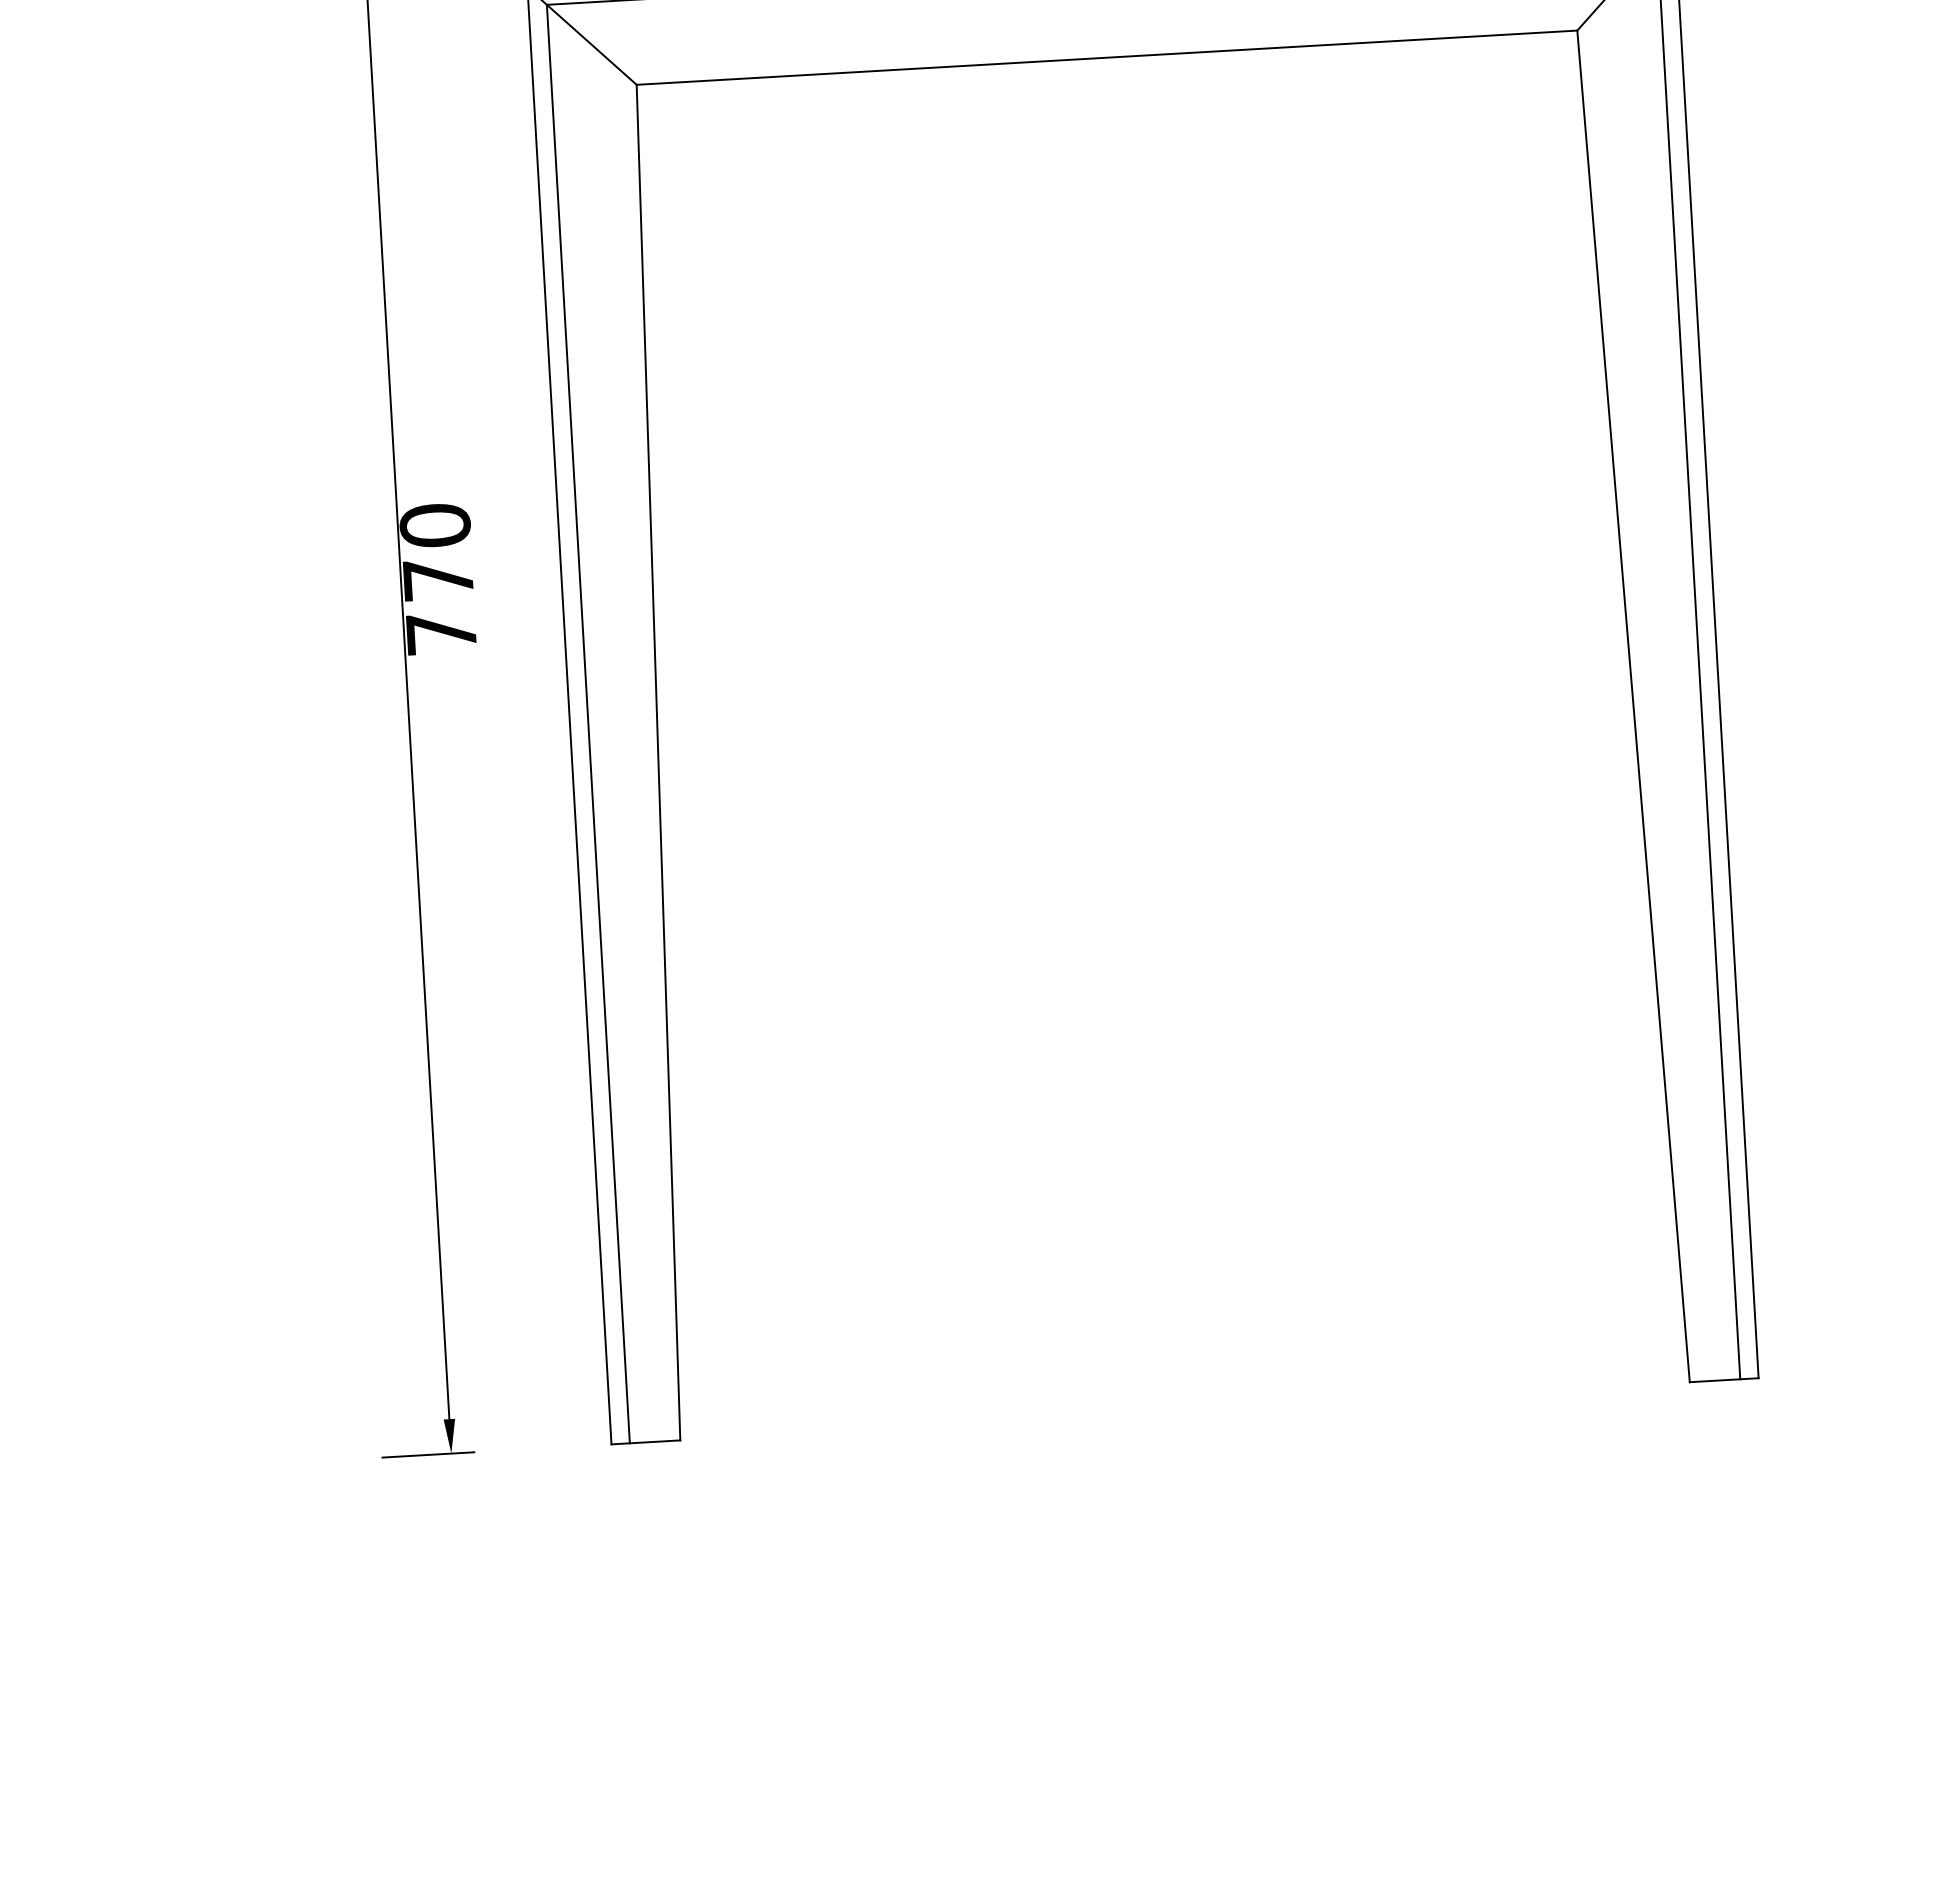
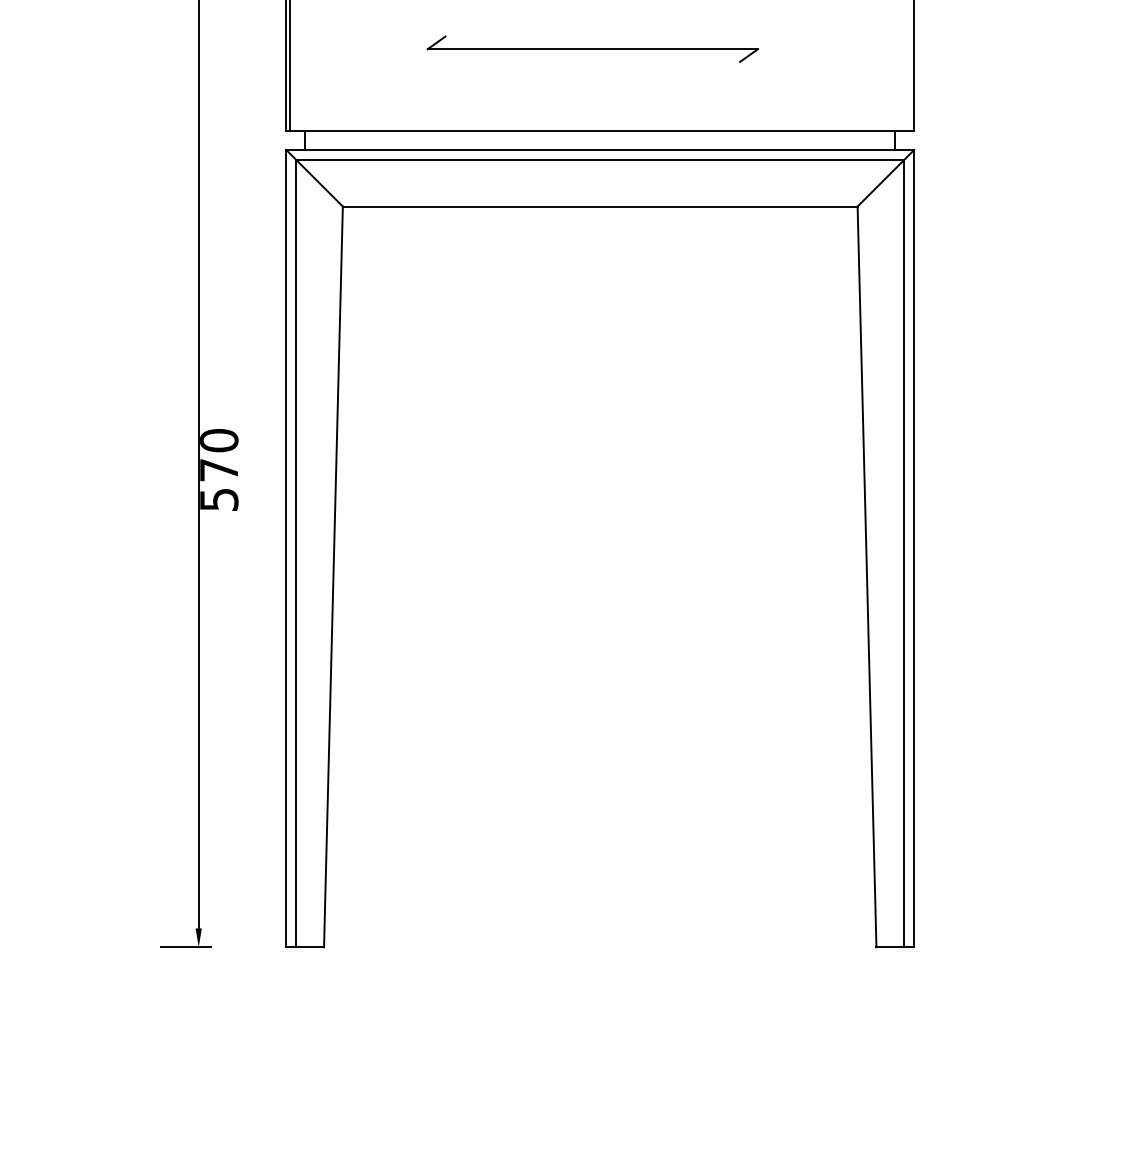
text: (442, 633) -> (219, 499), 770 -> 570

